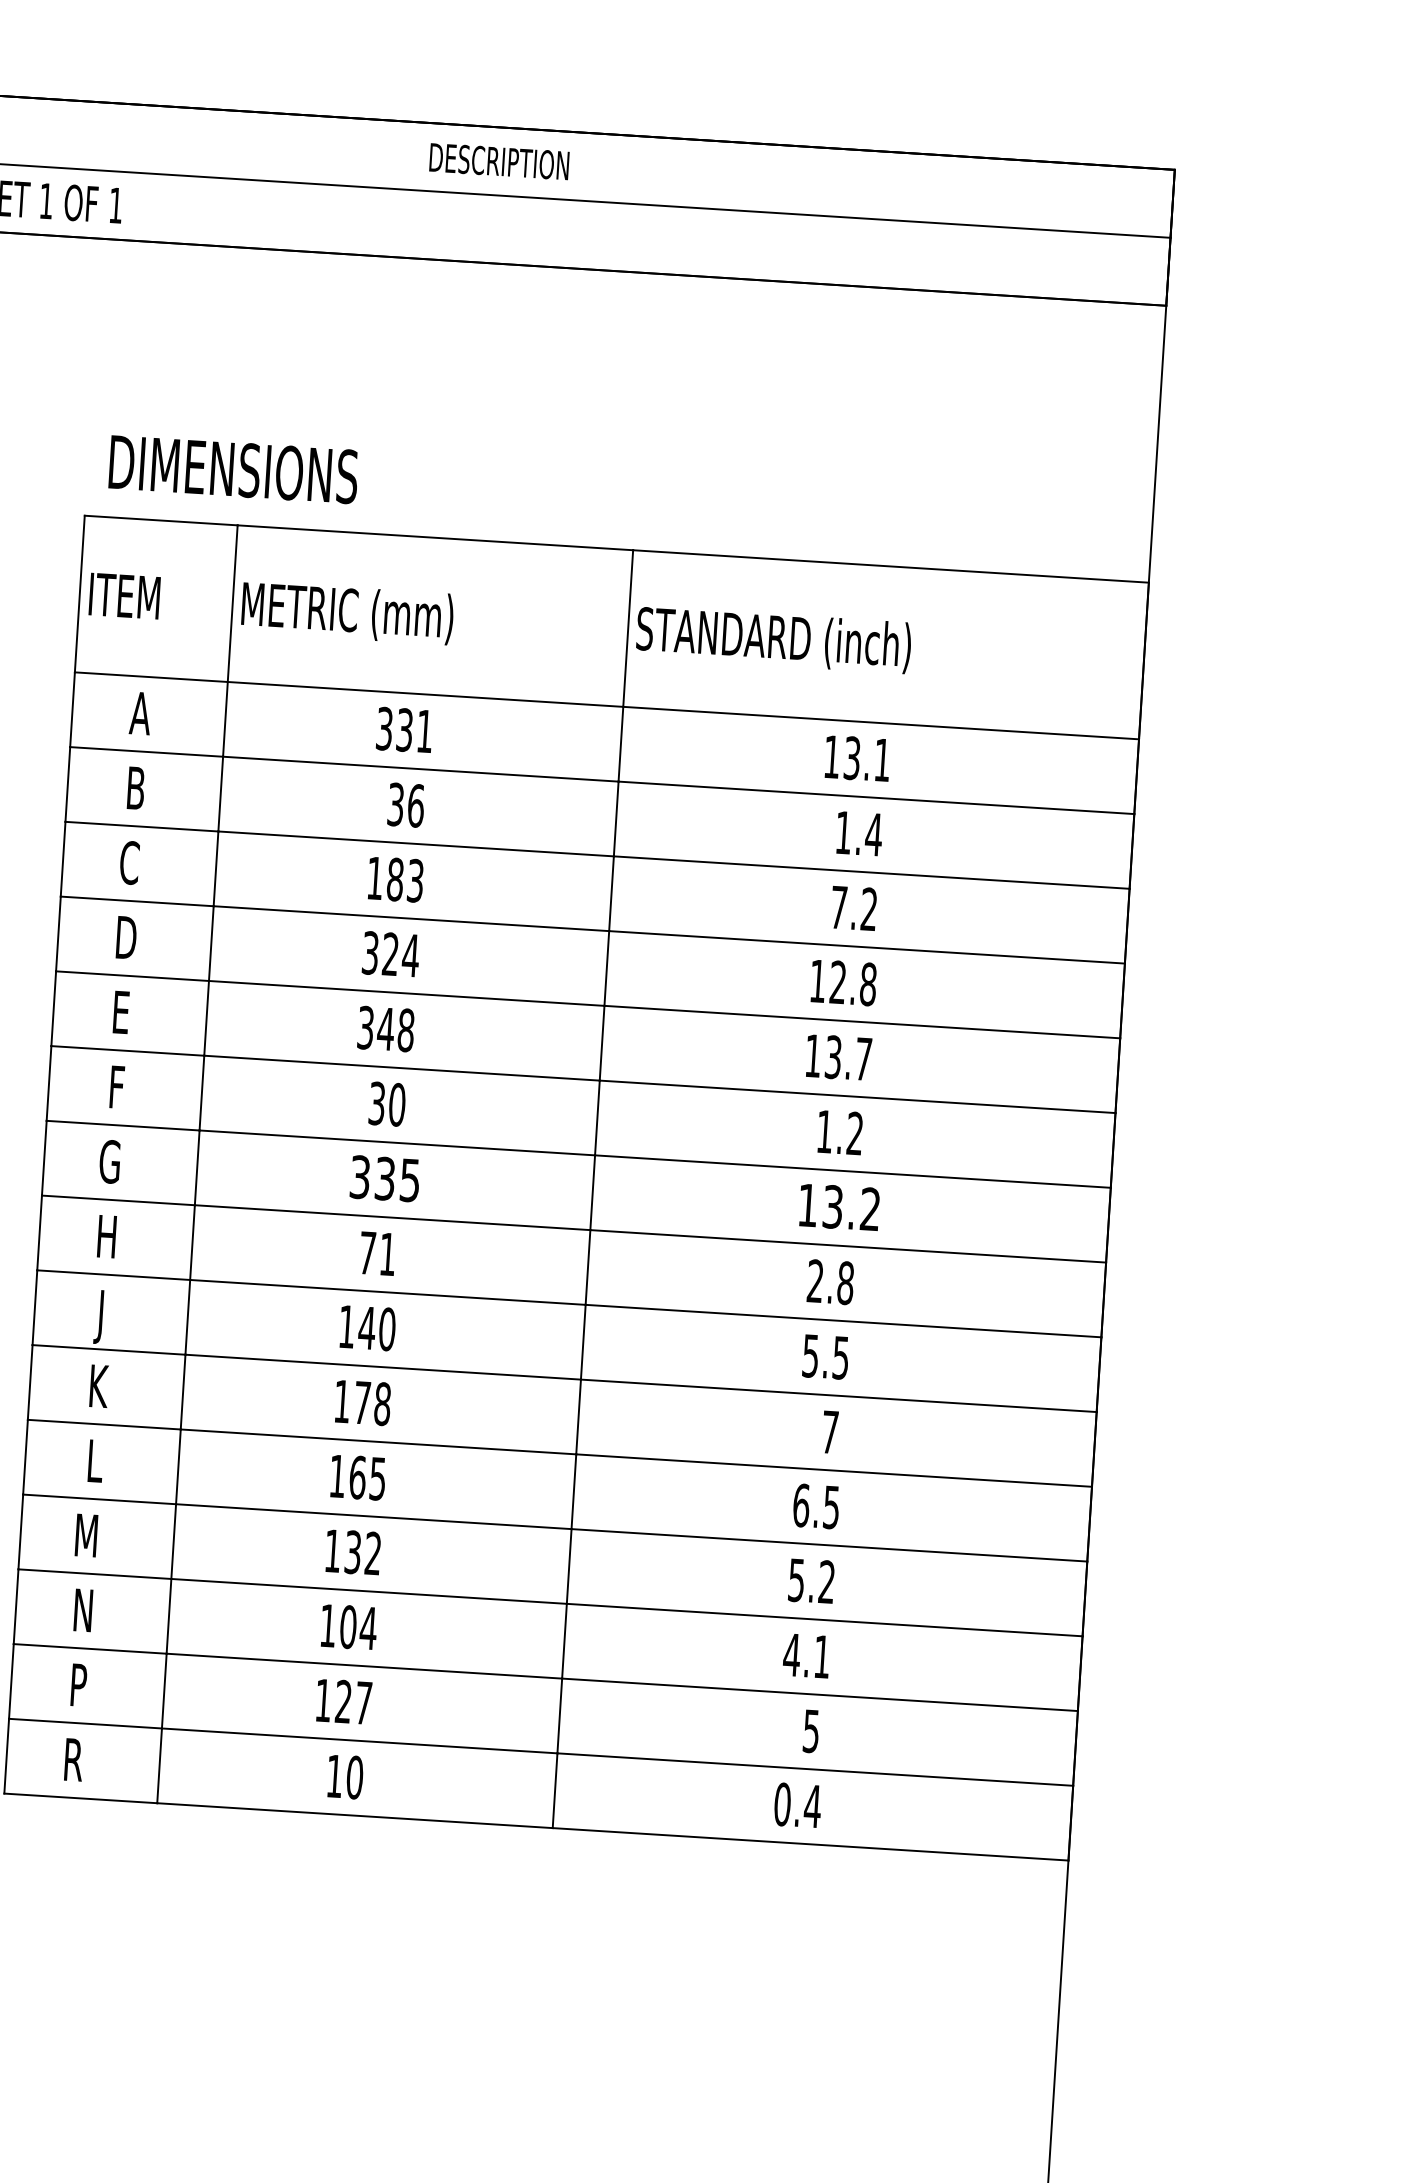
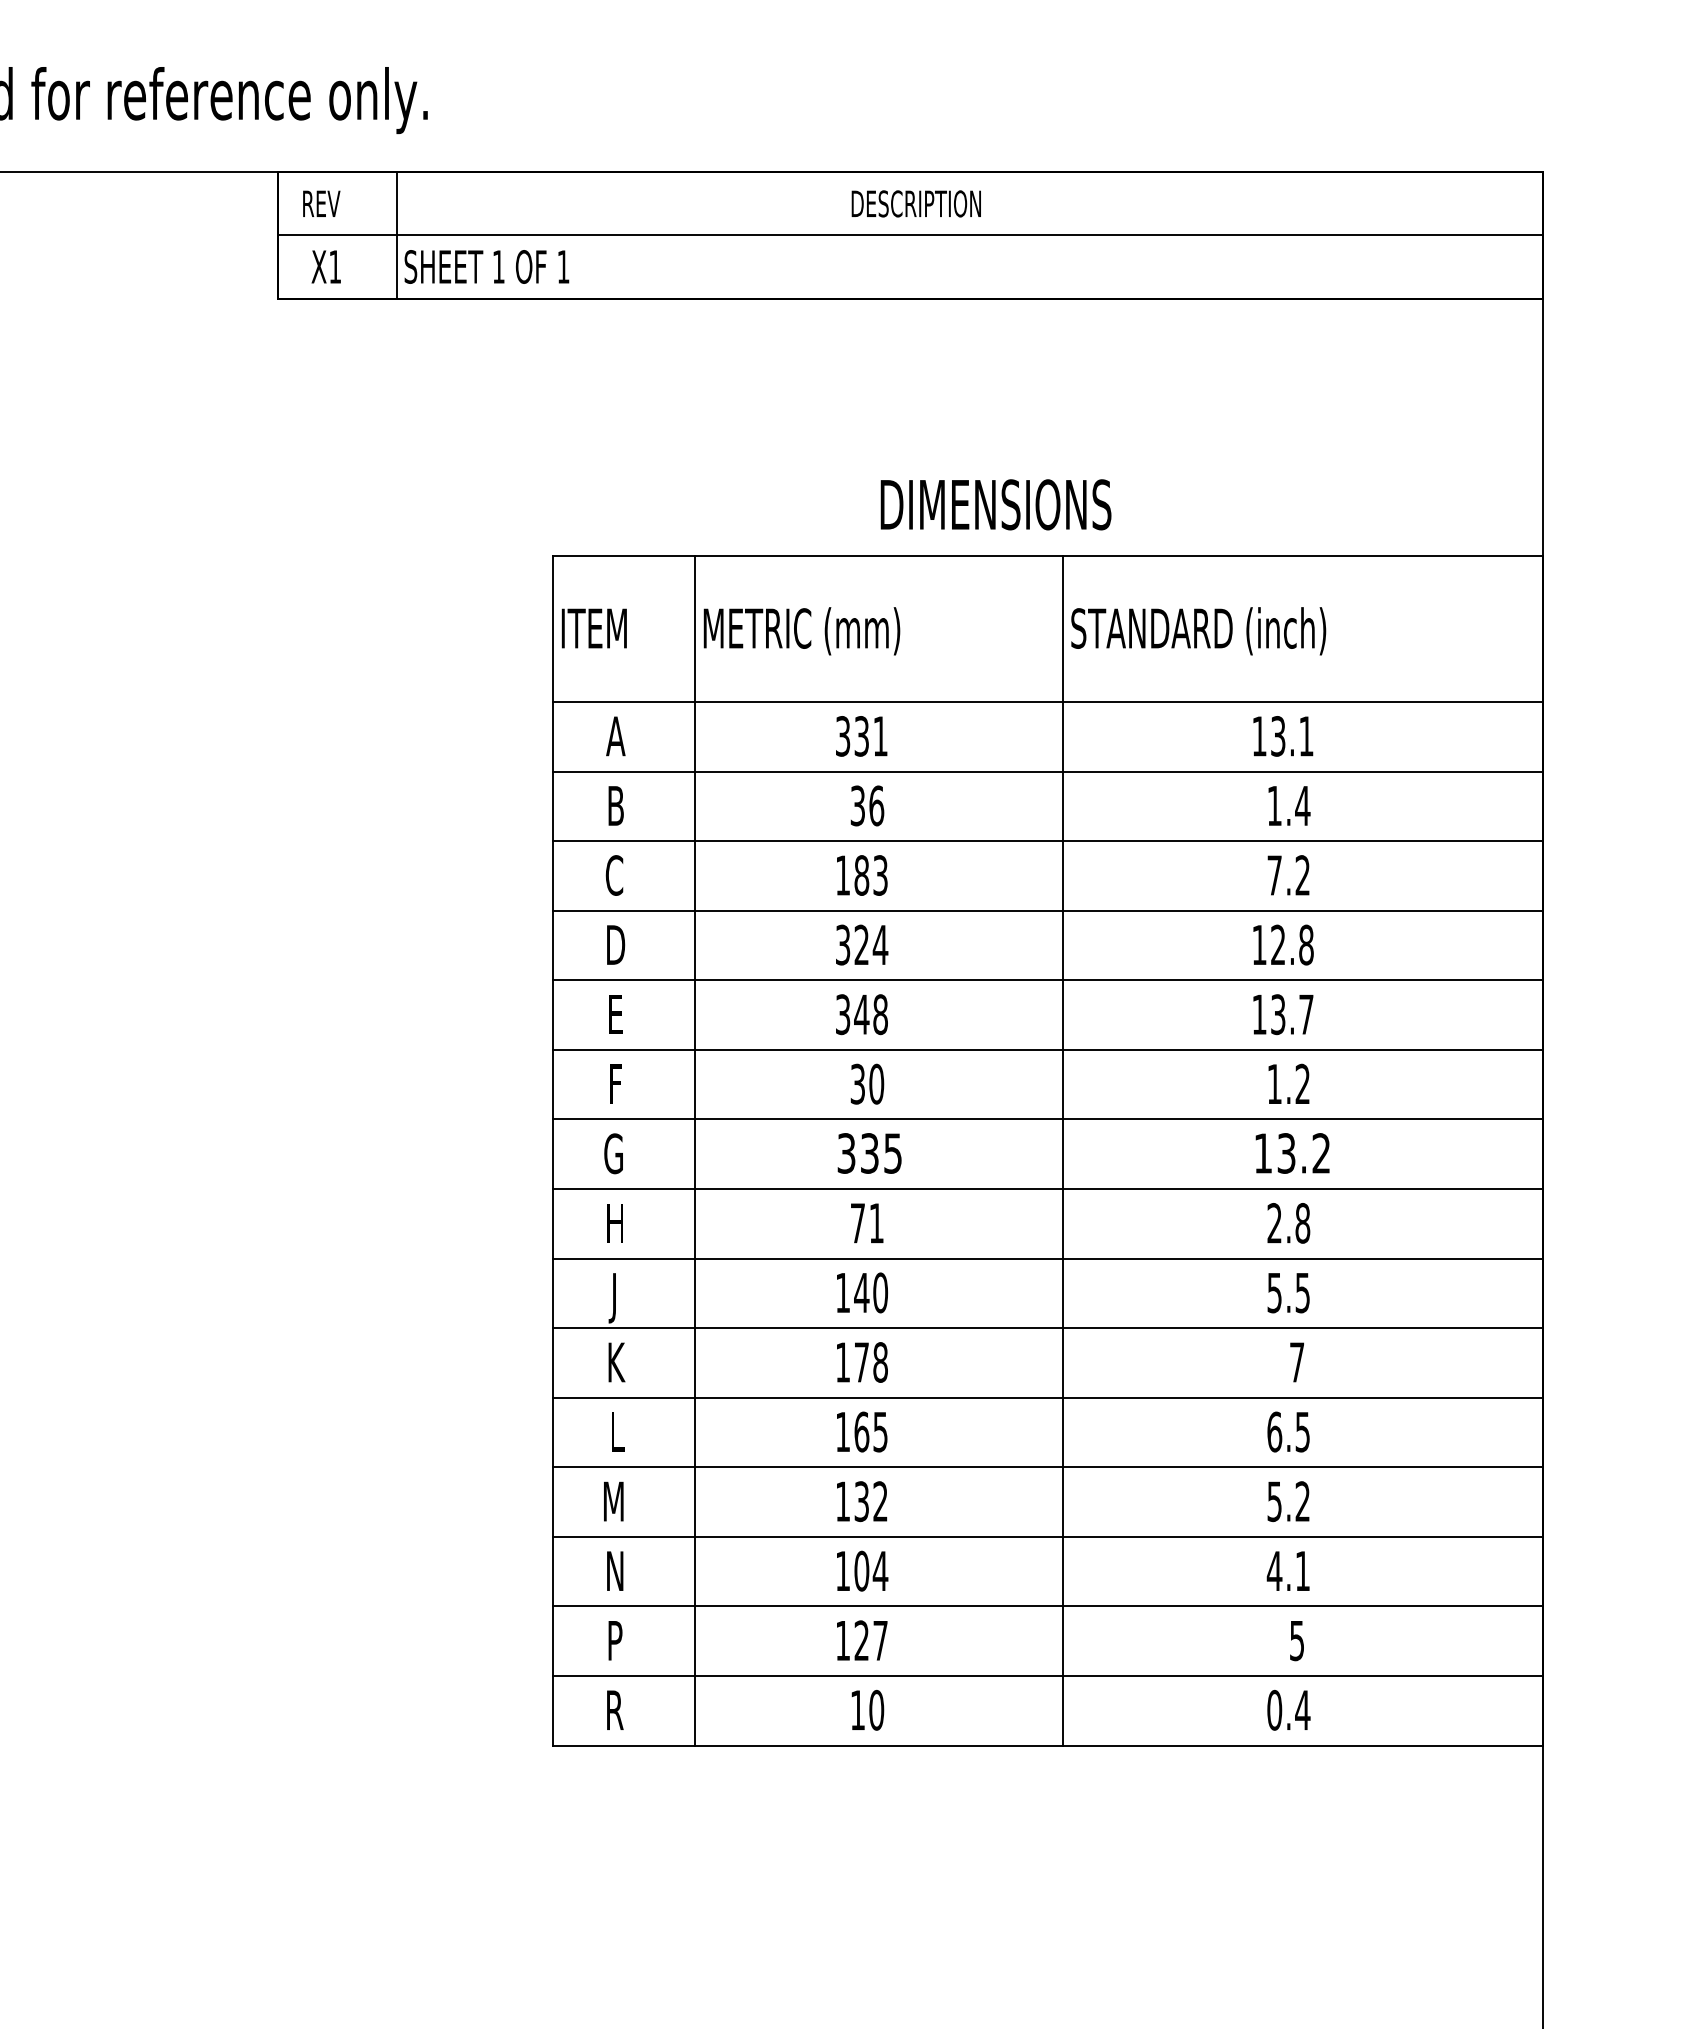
text: (233, 469) -> (995, 504), moved

